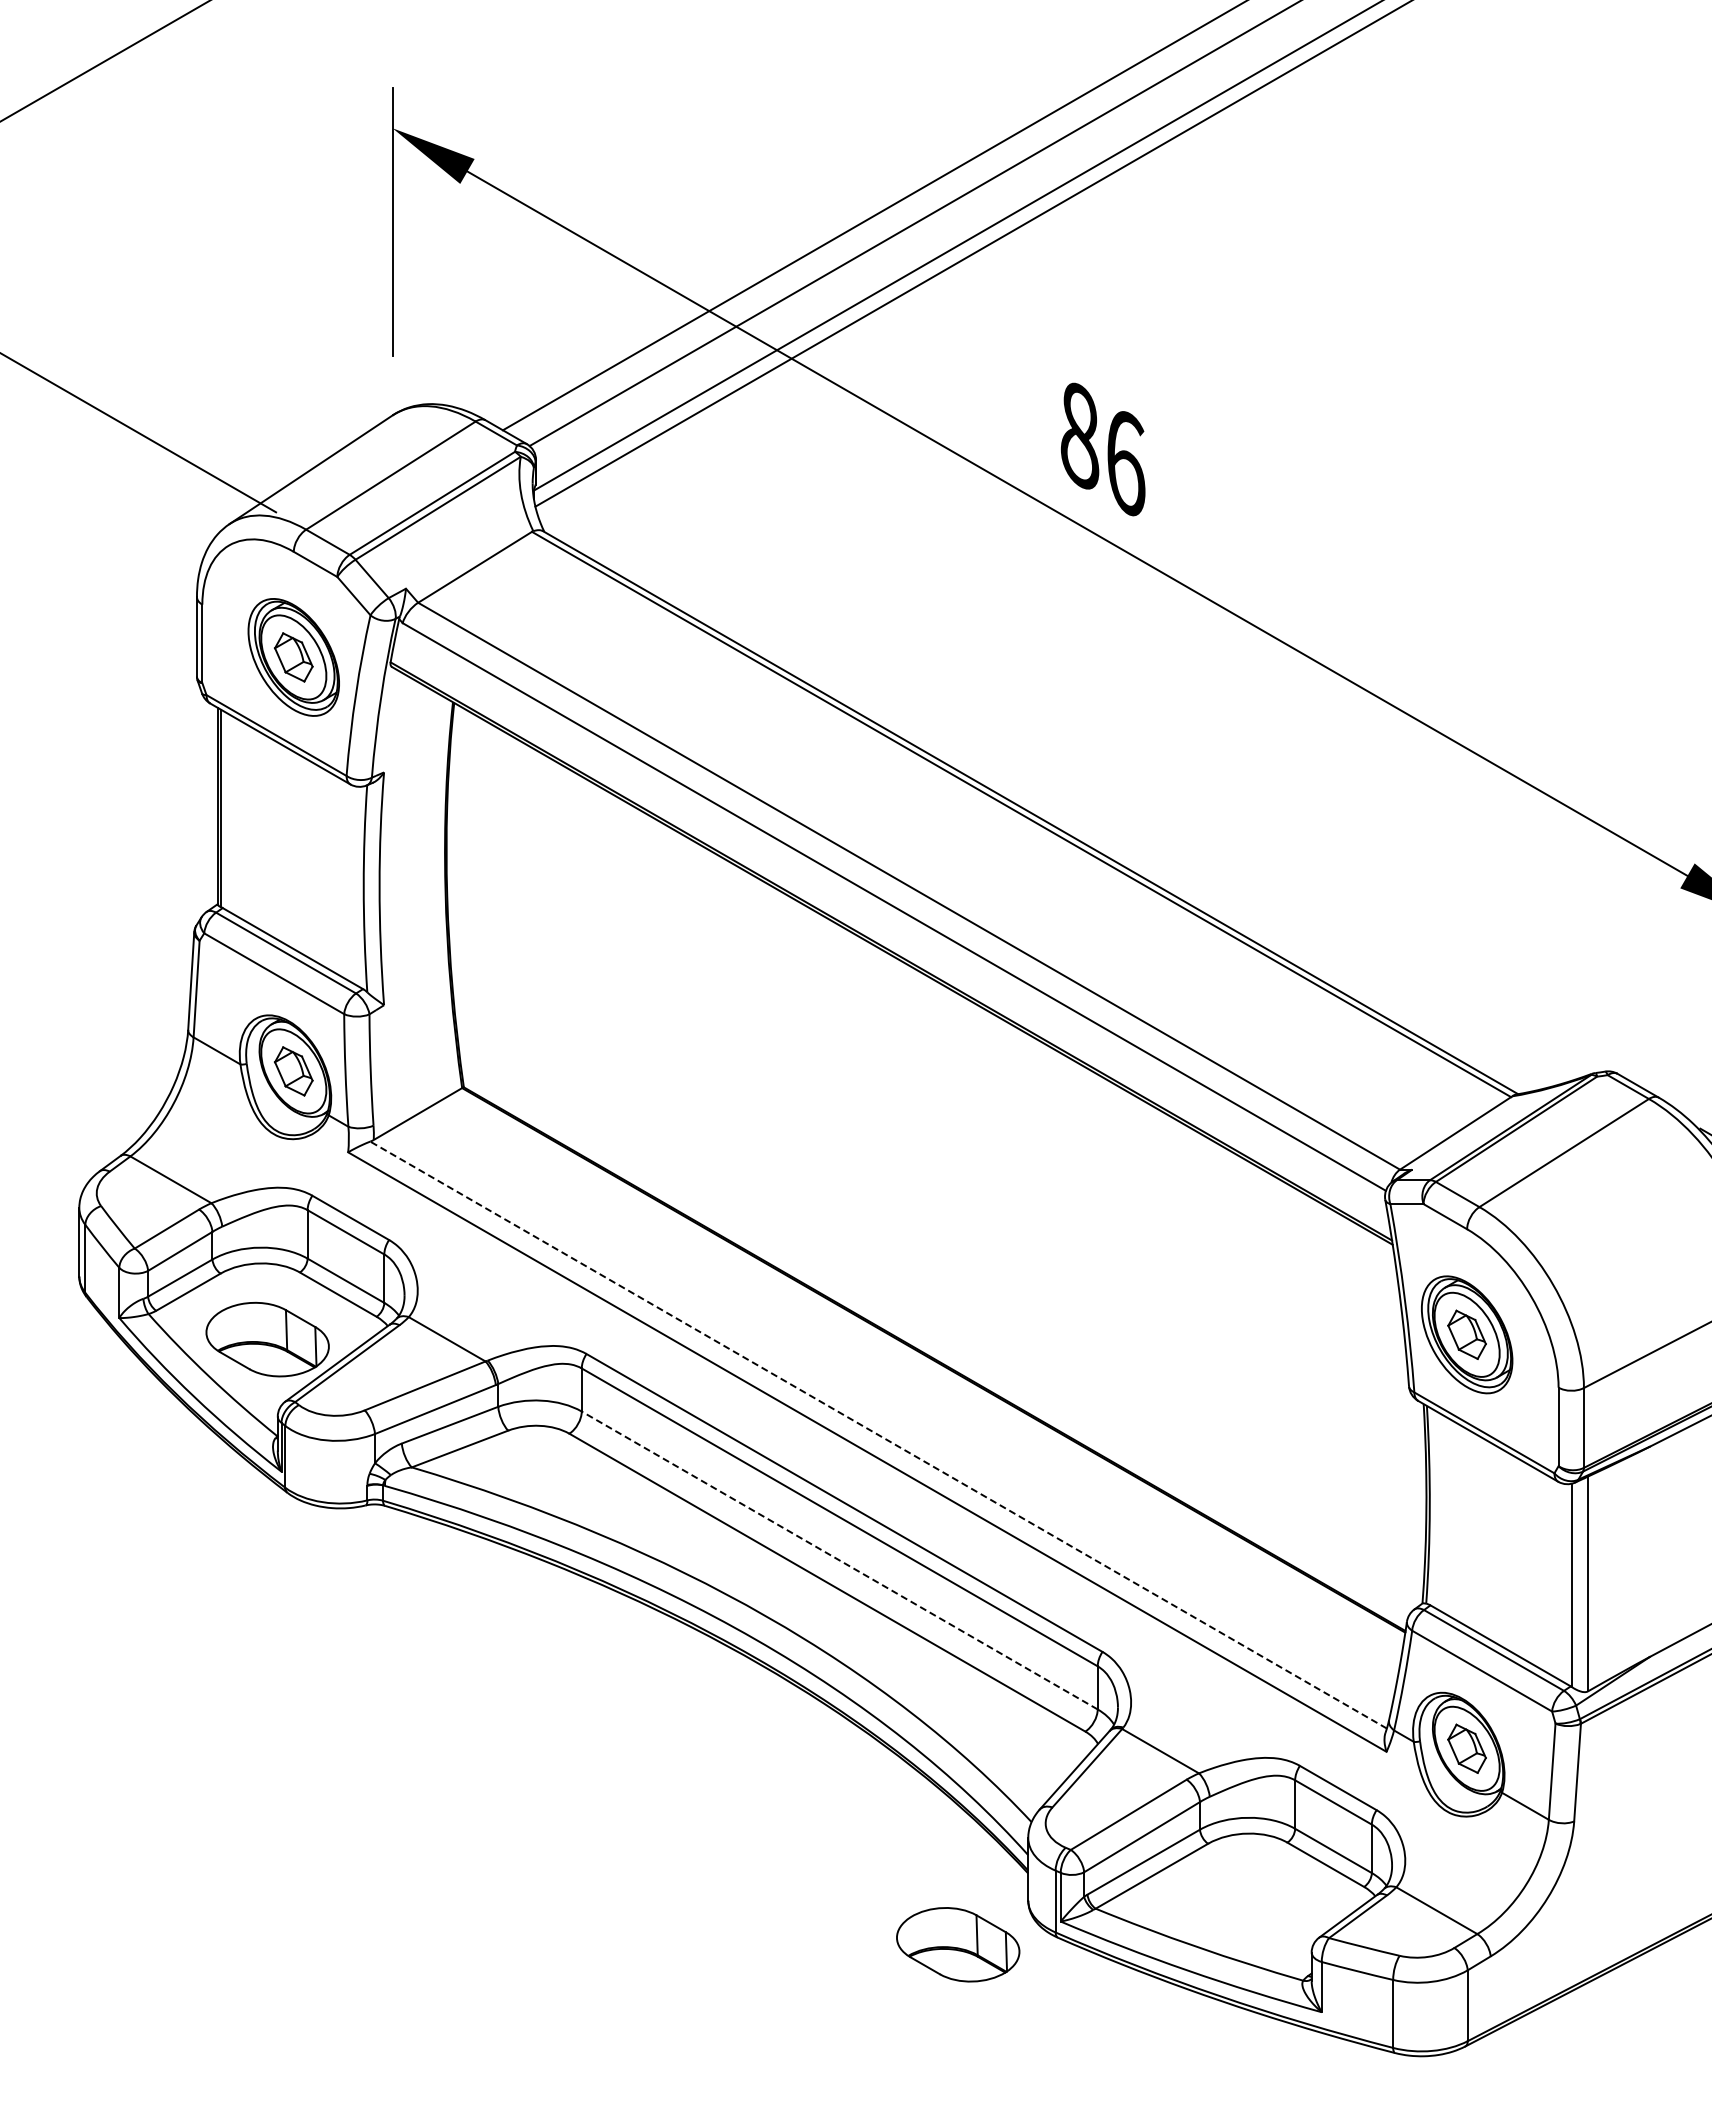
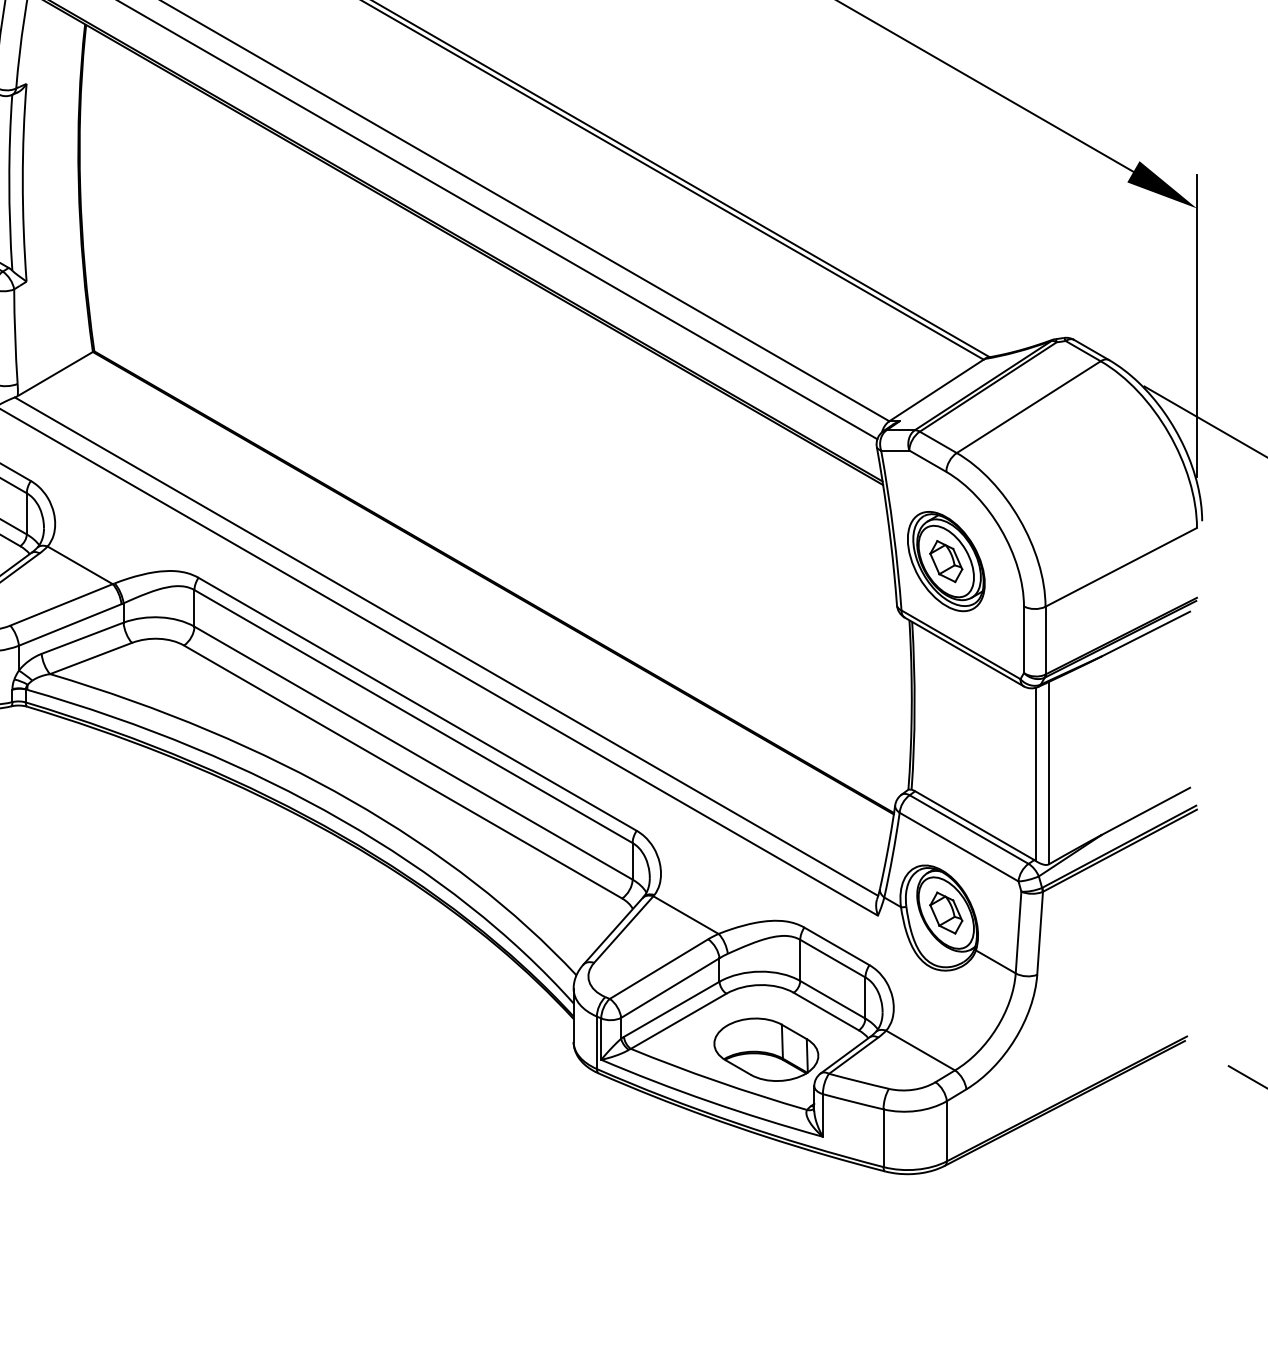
line: (878, 1435) -> (446, 647), dashed -> solid
line: (839, 1560) -> (413, 753), dashed -> solid
part: (958, 1944) -> (766, 1049), moved

